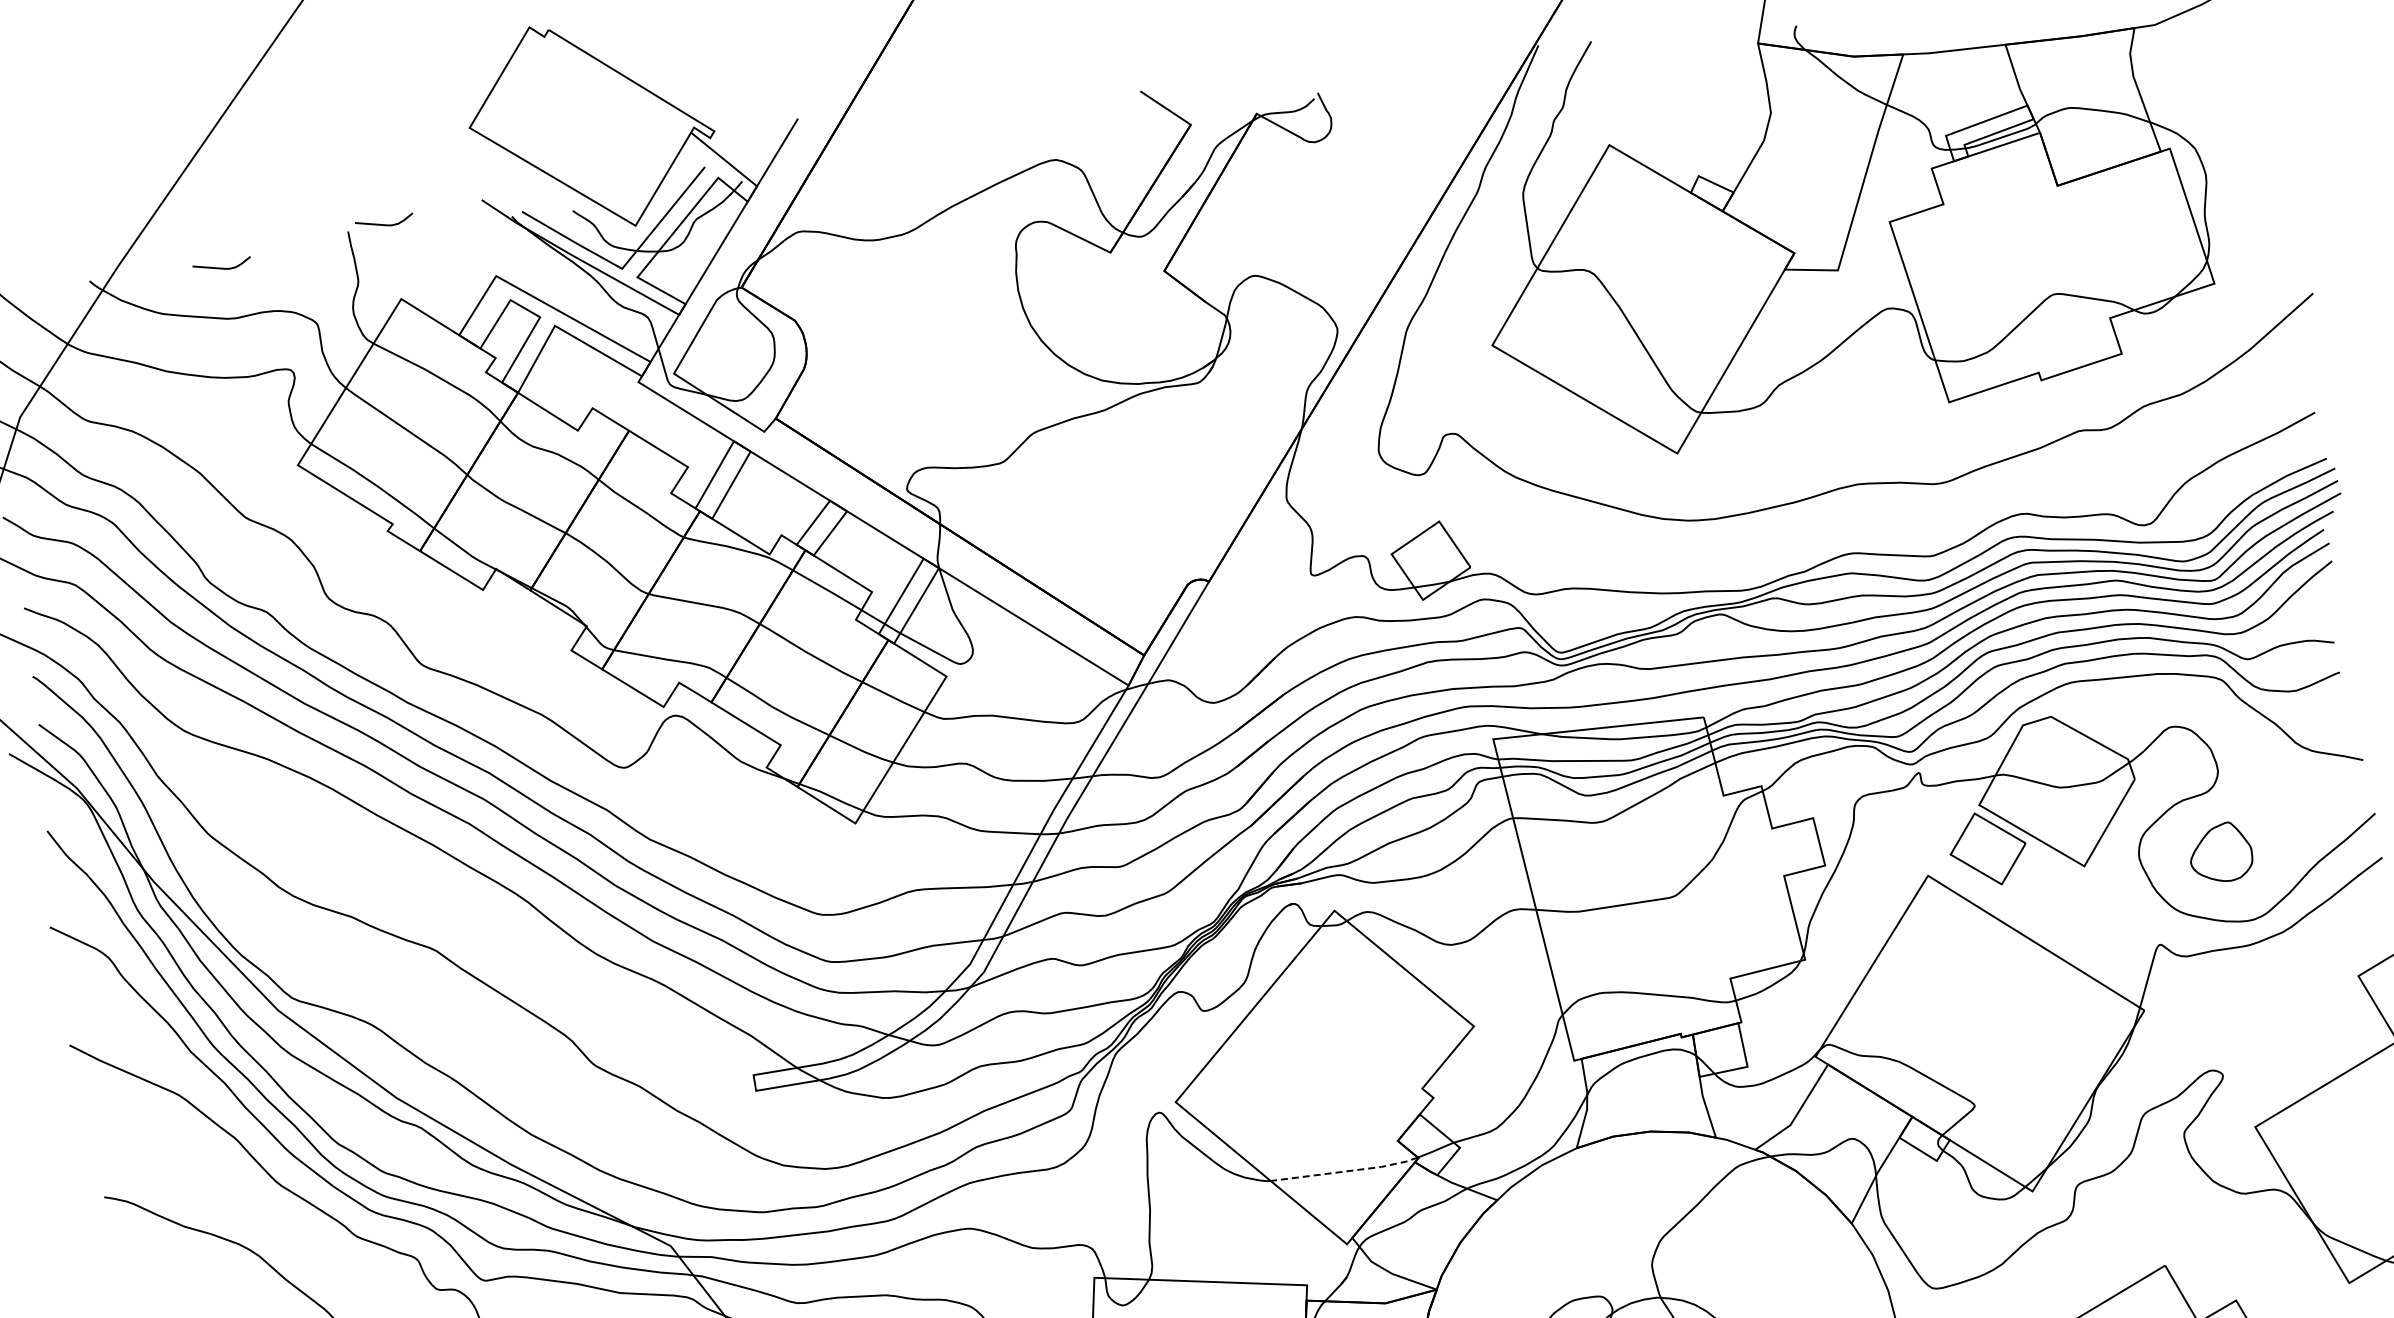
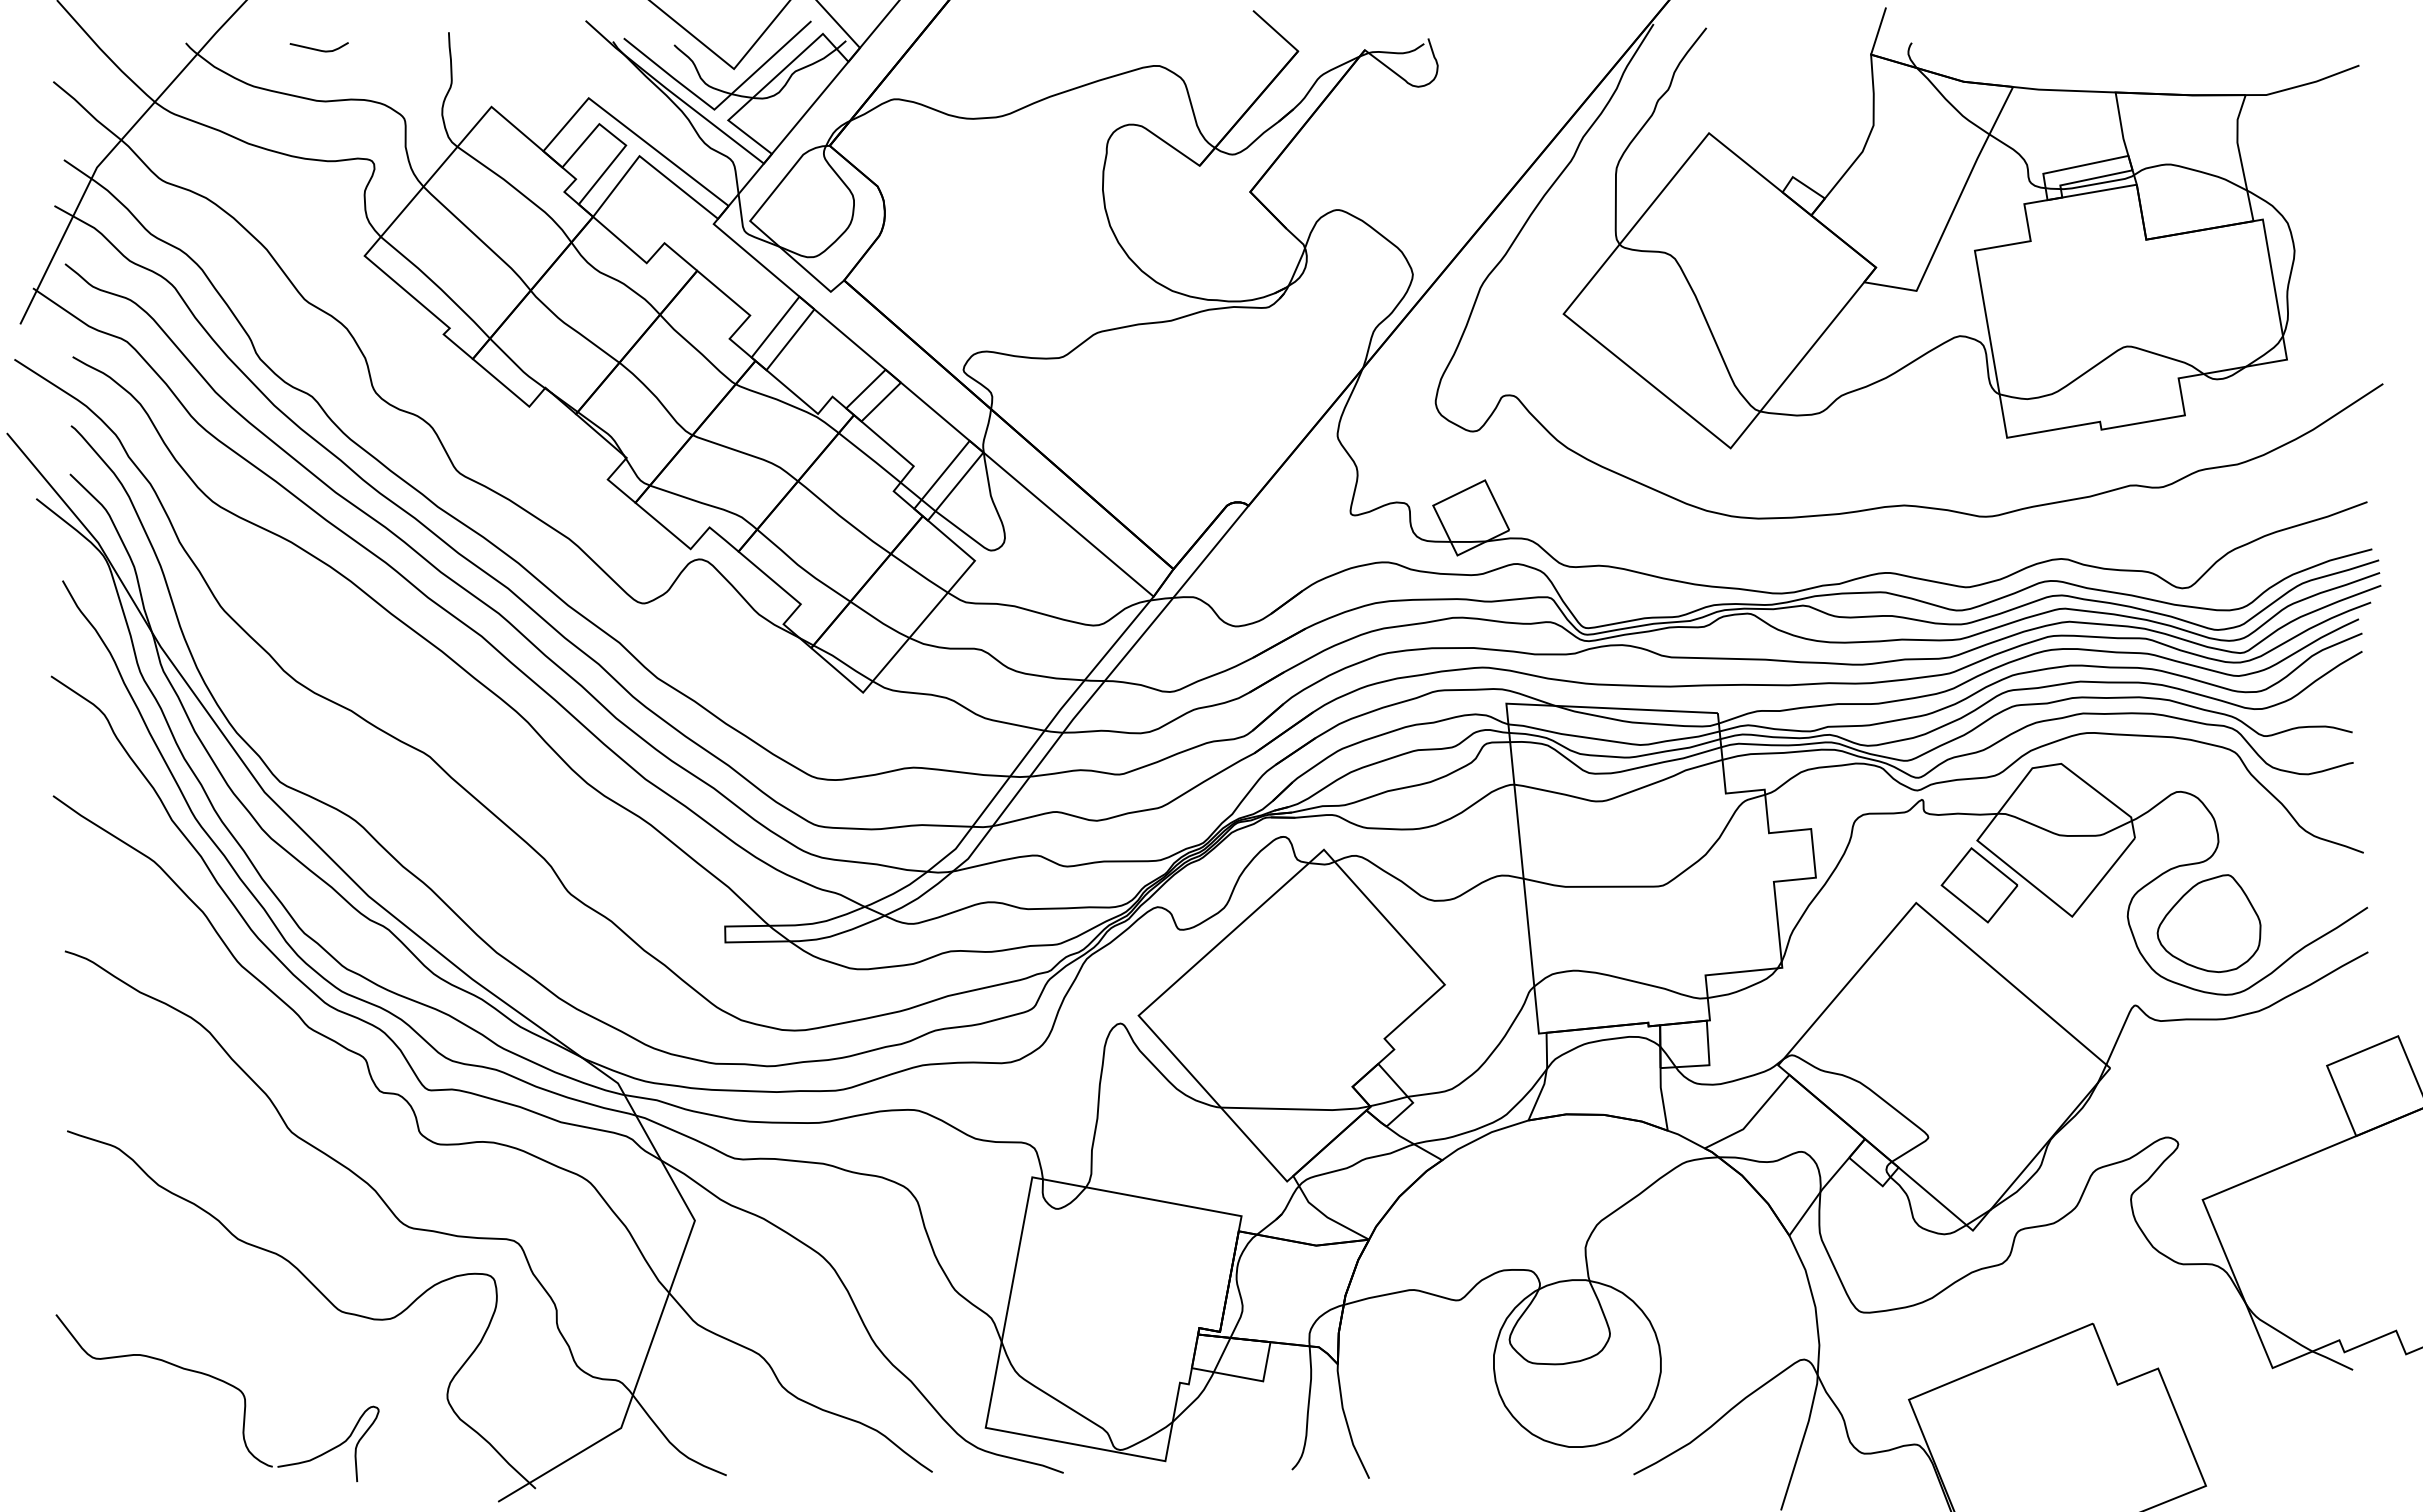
curve: (384, 224) -> (485, 30), removed
part: (2220, 852) -> (2208, 923), size x1.67
line: (1345, 1171) -> (1296, 1109), dashed -> solid

